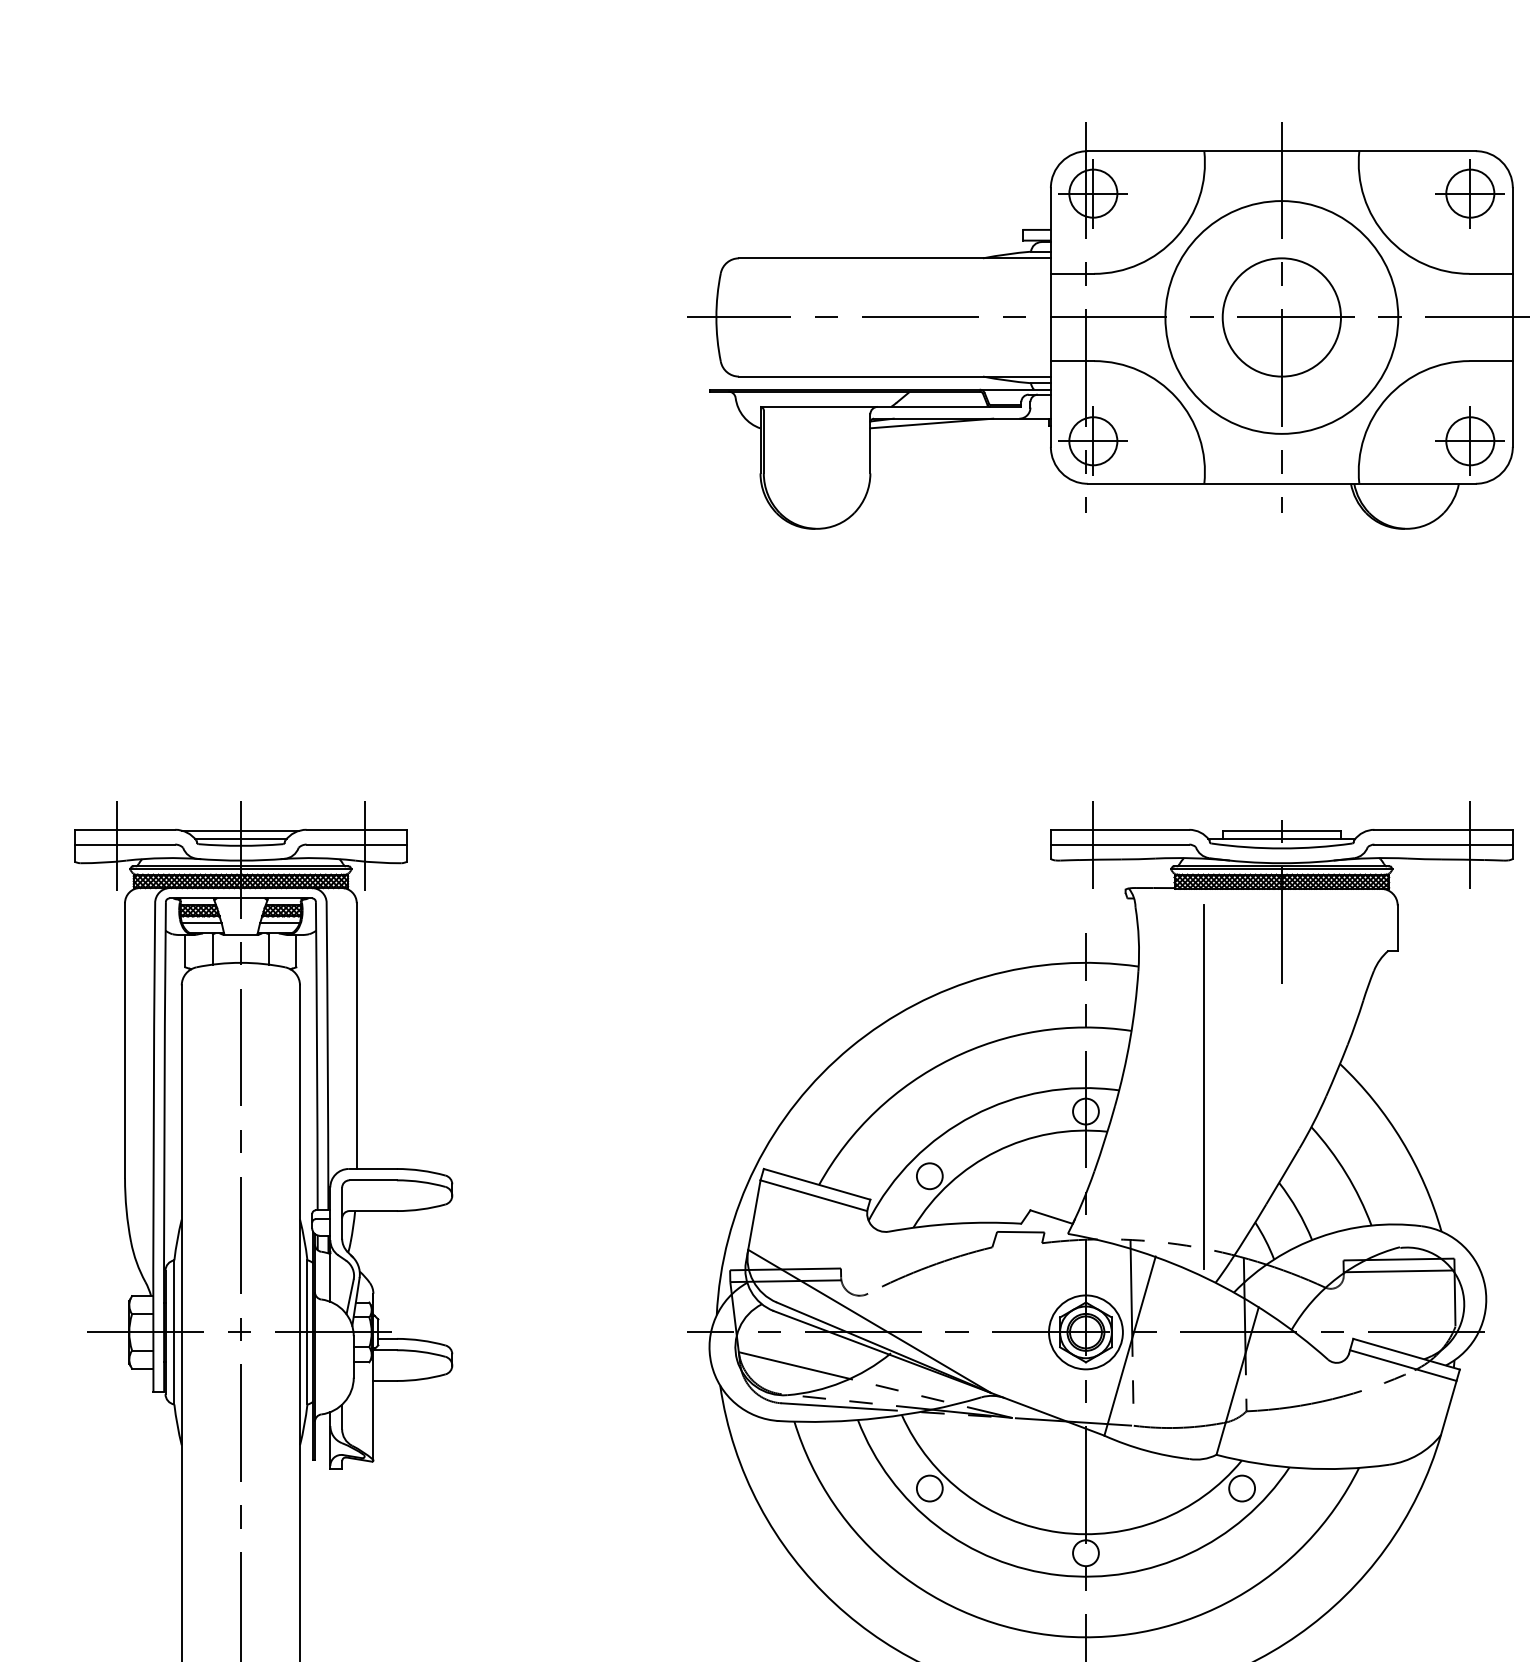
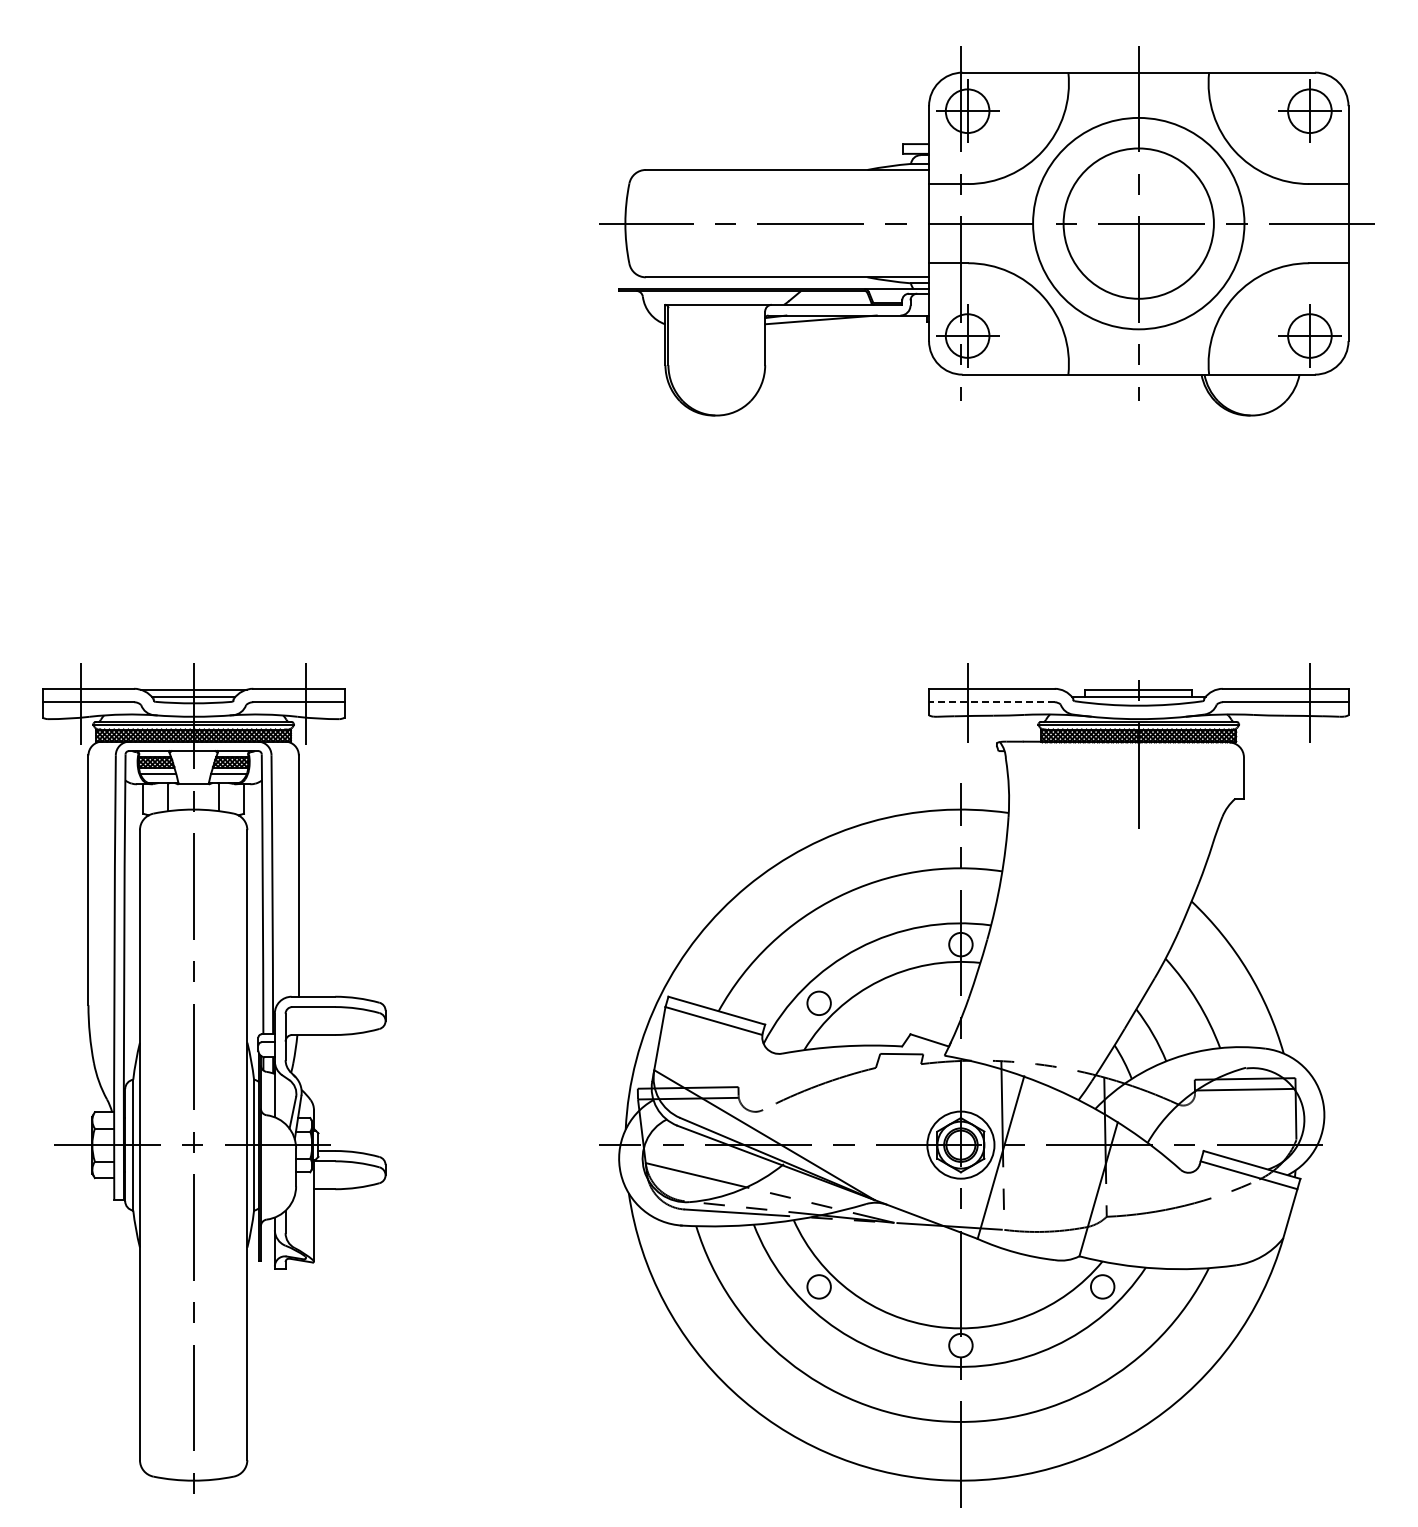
circle: (1281, 317) -> (1138, 223), size x1.4
line: (1119, 844) -> (991, 702), solid -> dashed
line: (1203, 1087) -> (1067, 922), removed

